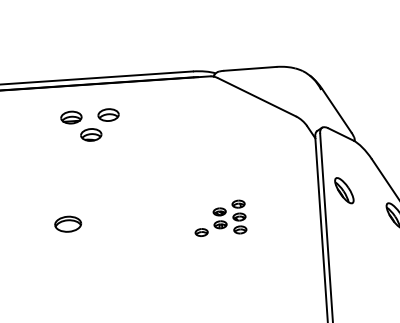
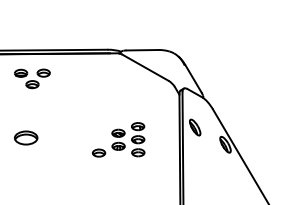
part: (90, 124) -> (32, 78), moved
part: (219, 217) -> (118, 139), size x1.67
part: (68, 223) -> (26, 137), size x1.43

